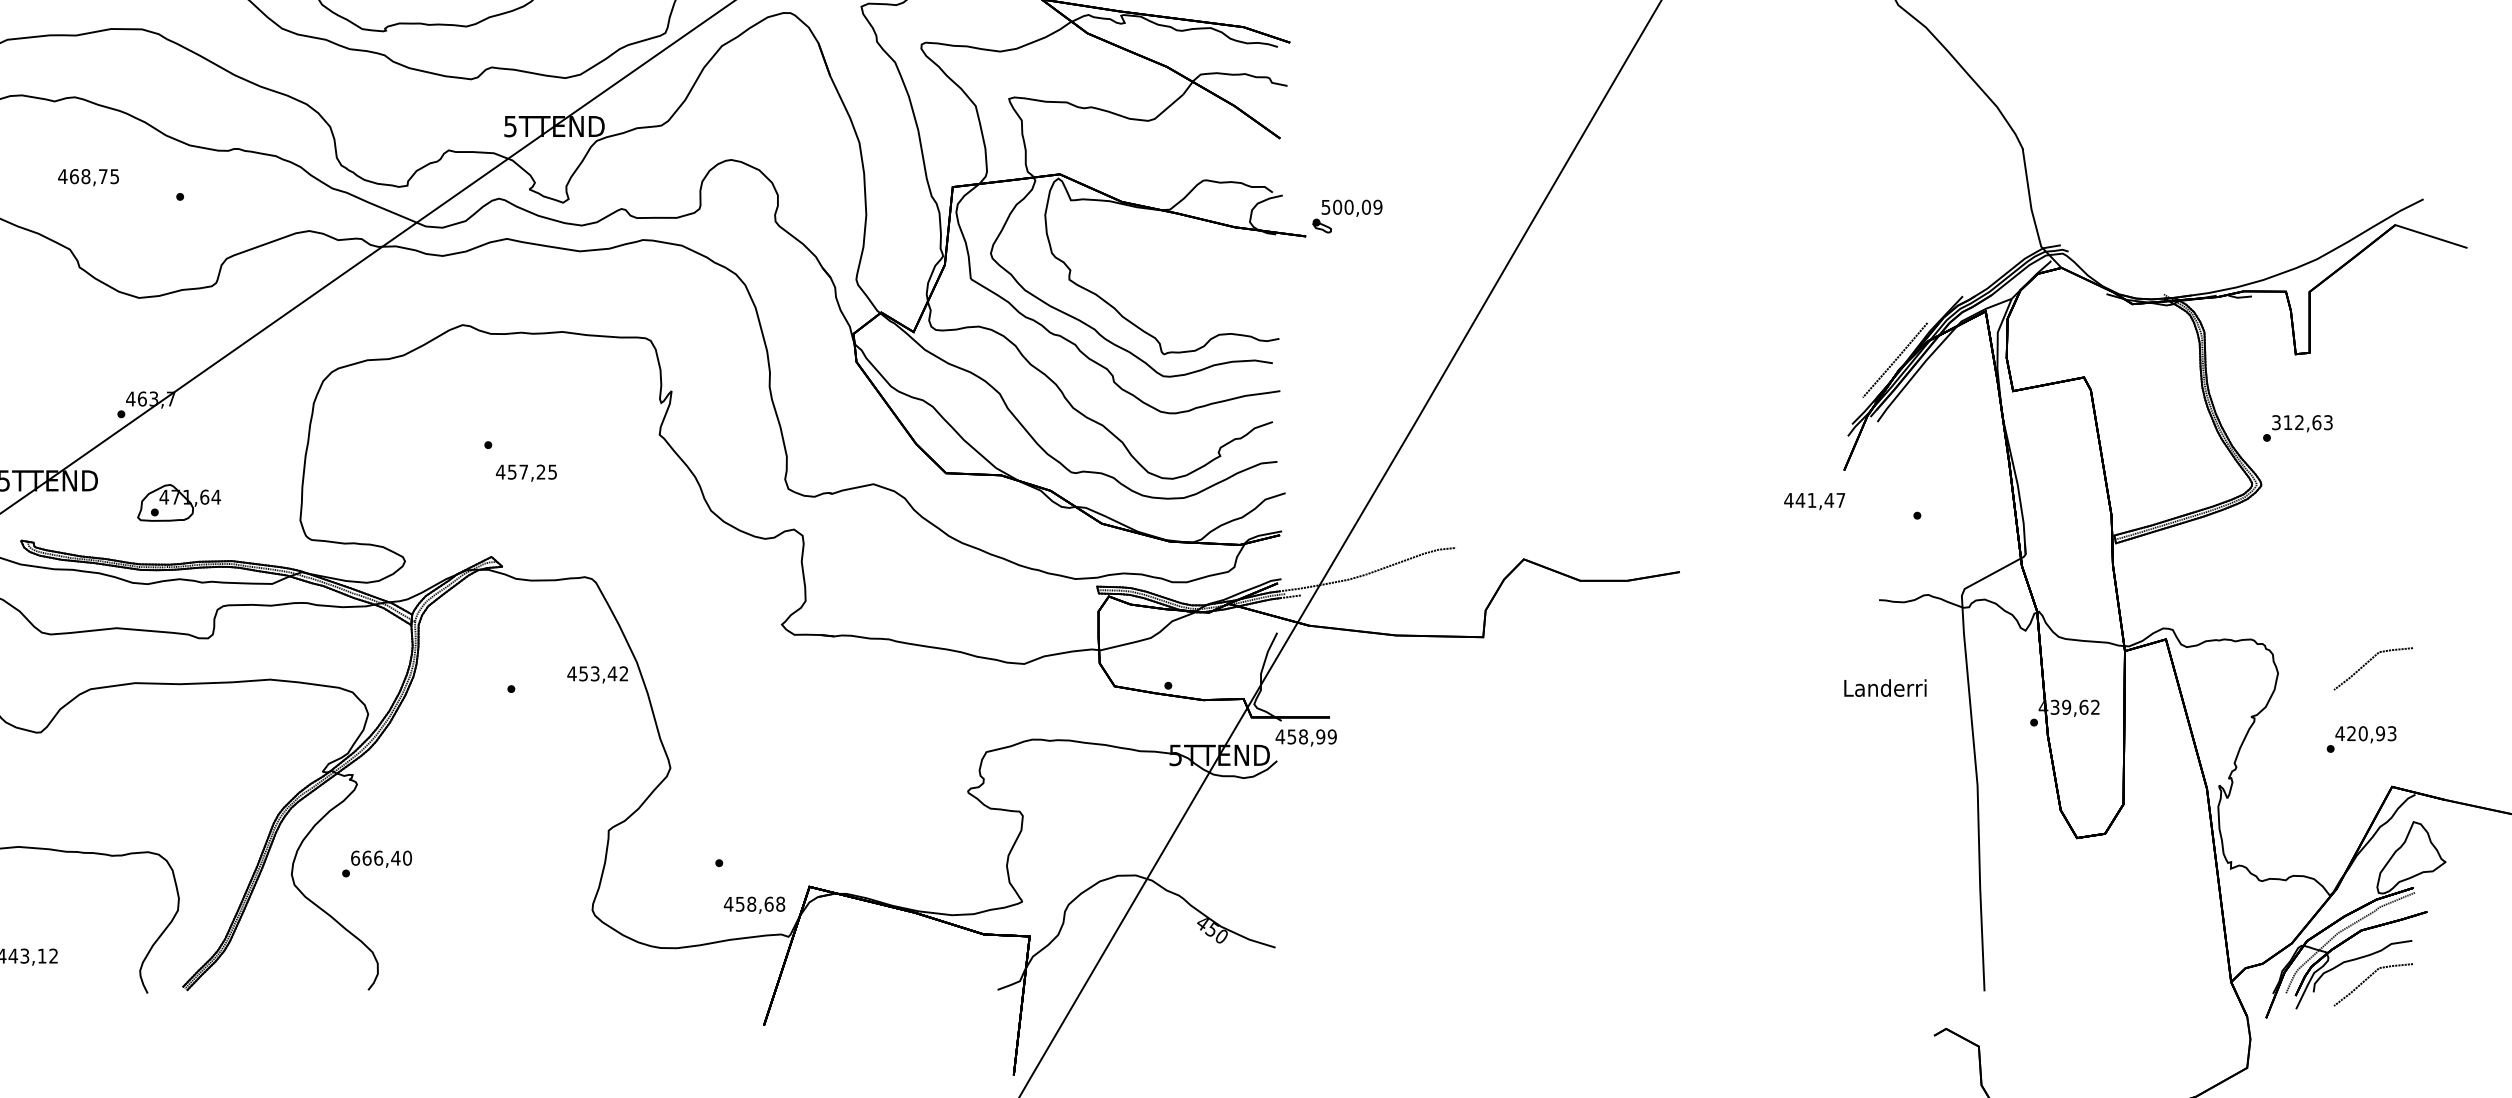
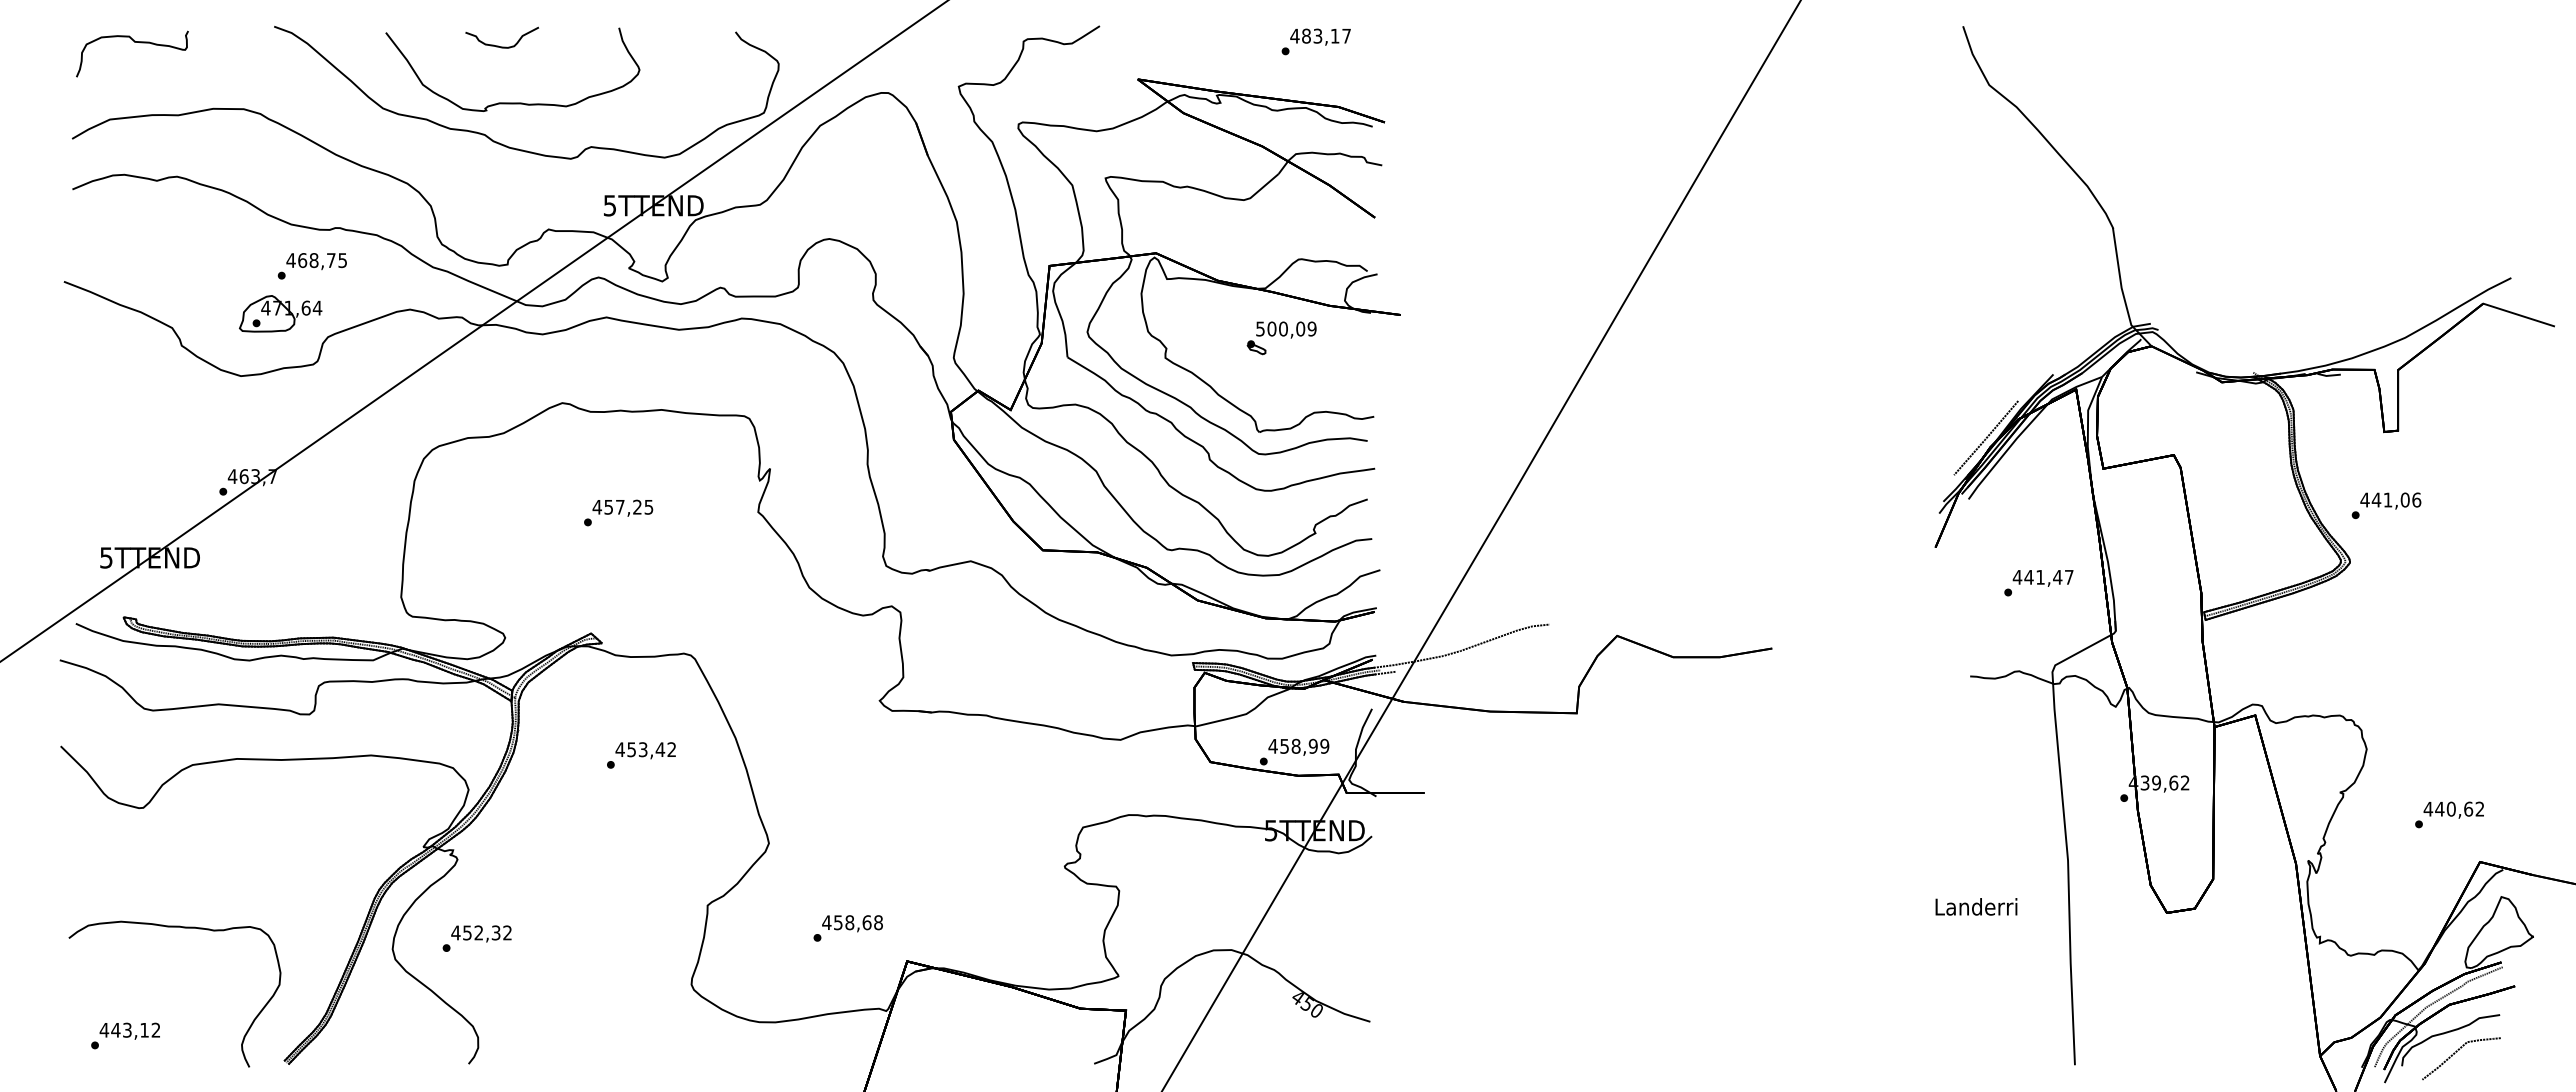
text: (88, 177) -> (316, 261), moved
part: (1347, 216) -> (1281, 338), moved
text: (2302, 422) -> (2390, 499), 312,63 -> 441,06
text: (526, 472) -> (622, 507), moved
text: (1814, 501) -> (2042, 578), moved
part: (178, 502) -> (280, 313), moved
curve: (2368, 662) -> (2456, 738), removed
text: (597, 674) -> (645, 750), moved
text: (1885, 687) -> (1976, 906), moved
text: (2371, 733) -> (2459, 808), 420,93 -> 440,62
text: (1305, 737) -> (1298, 746), moved
text: (381, 857) -> (481, 932), 666,40 -> 452,32
text: (754, 905) -> (852, 923), moved

